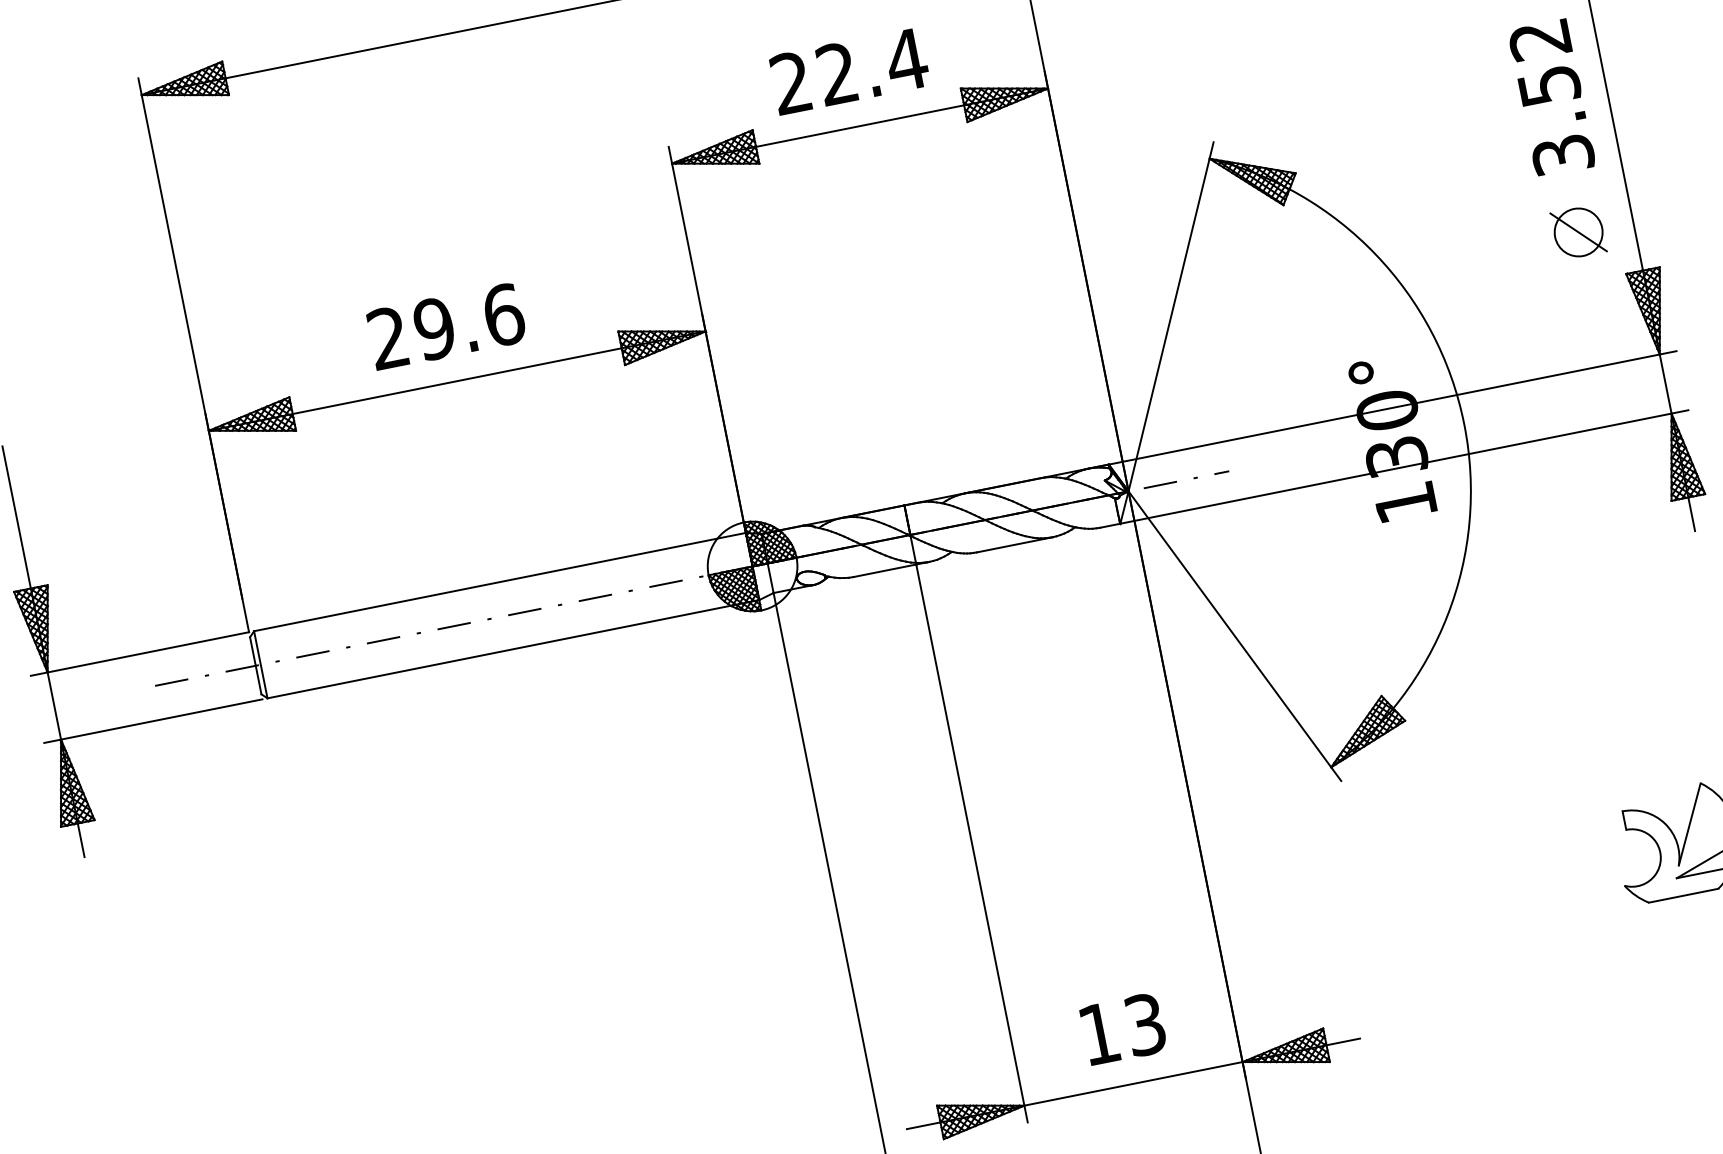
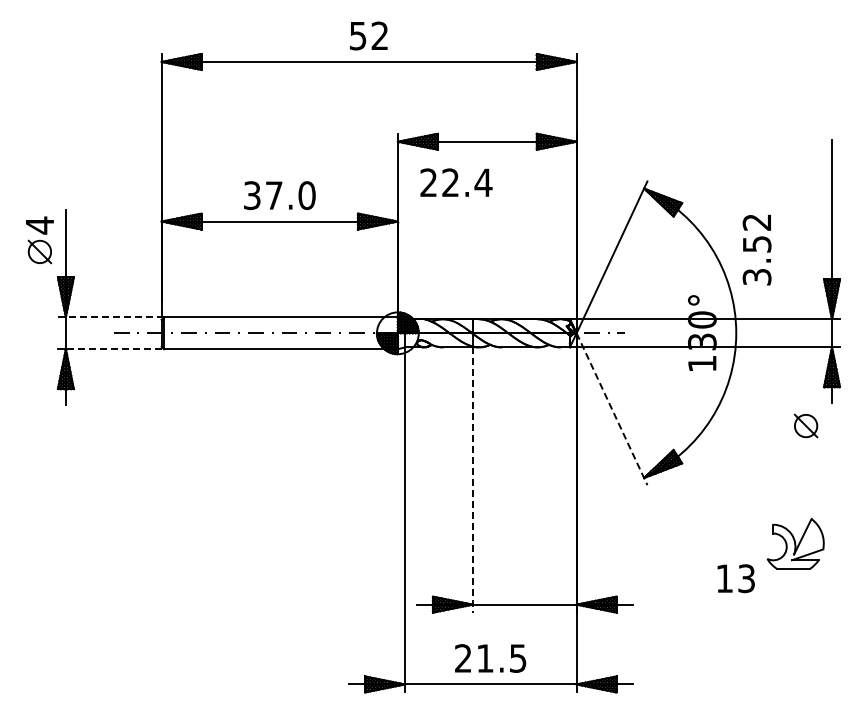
text: (849, 70) -> (456, 182), moved
text: (1550, 96) -> (756, 249), moved
part: (1577, 231) -> (805, 425), moved
text: (445, 326) -> (279, 195), 29.6 -> 37.0
line: (1235, 636) -> (612, 409), solid -> dashed
line: (139, 654) -> (109, 317), solid -> dashed
line: (161, 720) -> (113, 349), solid -> dashed
line: (970, 842) -> (472, 479), solid -> dashed
text: (1121, 1028) -> (735, 578), moved

